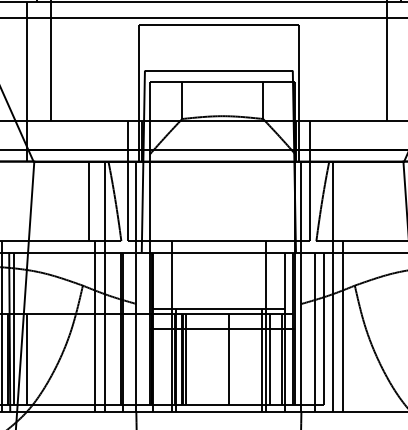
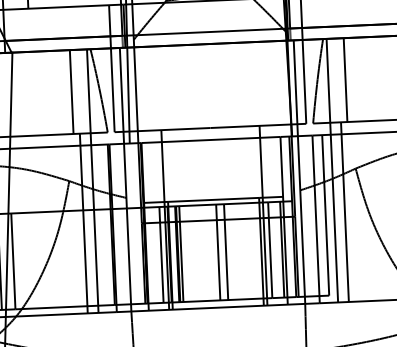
line: (348, 201) -> (345, 80), added
line: (167, 358) -> (161, 253), added
line: (221, 358) -> (218, 251), added

